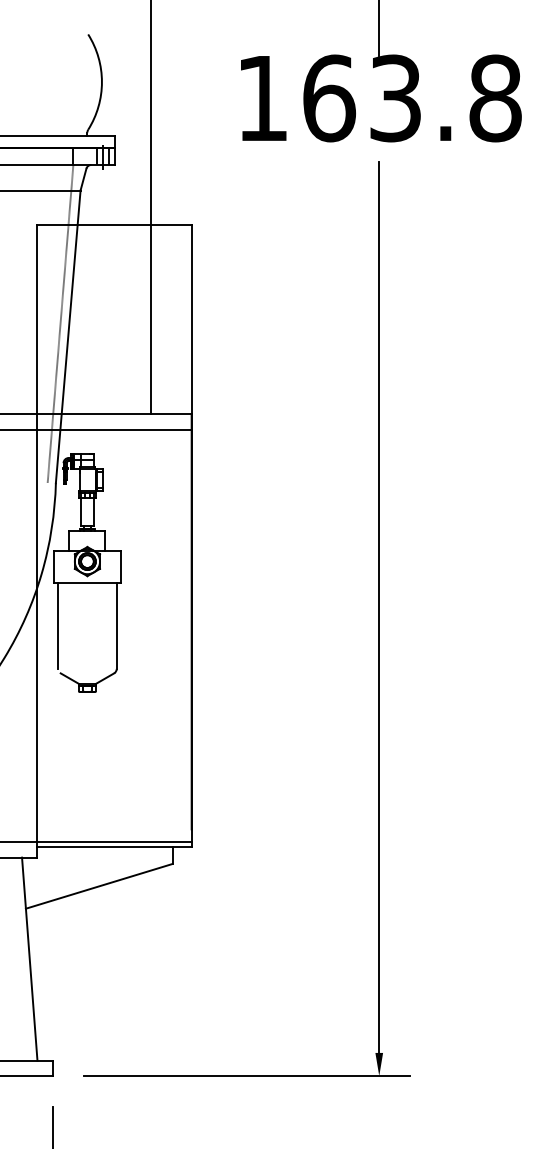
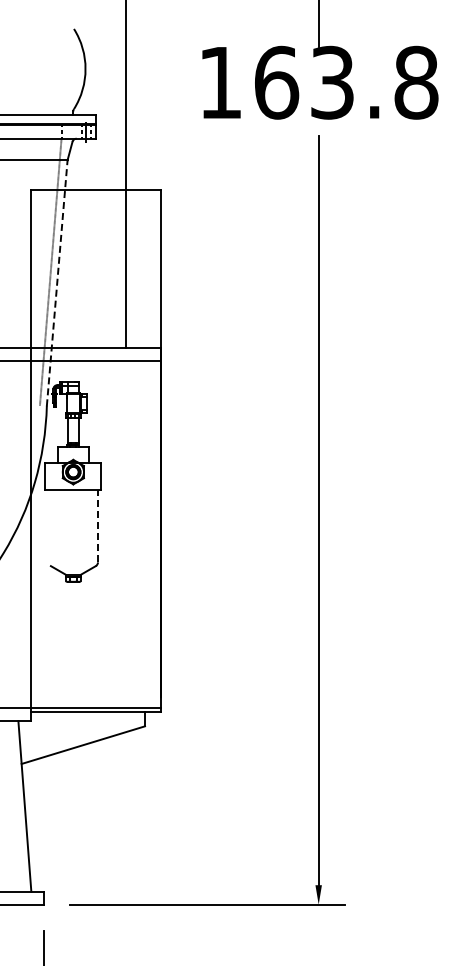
line: (68, 336) -> (57, 282), solid -> dashed
line: (57, 625) -> (48, 525), removed
line: (117, 625) -> (98, 525), solid -> dashed

